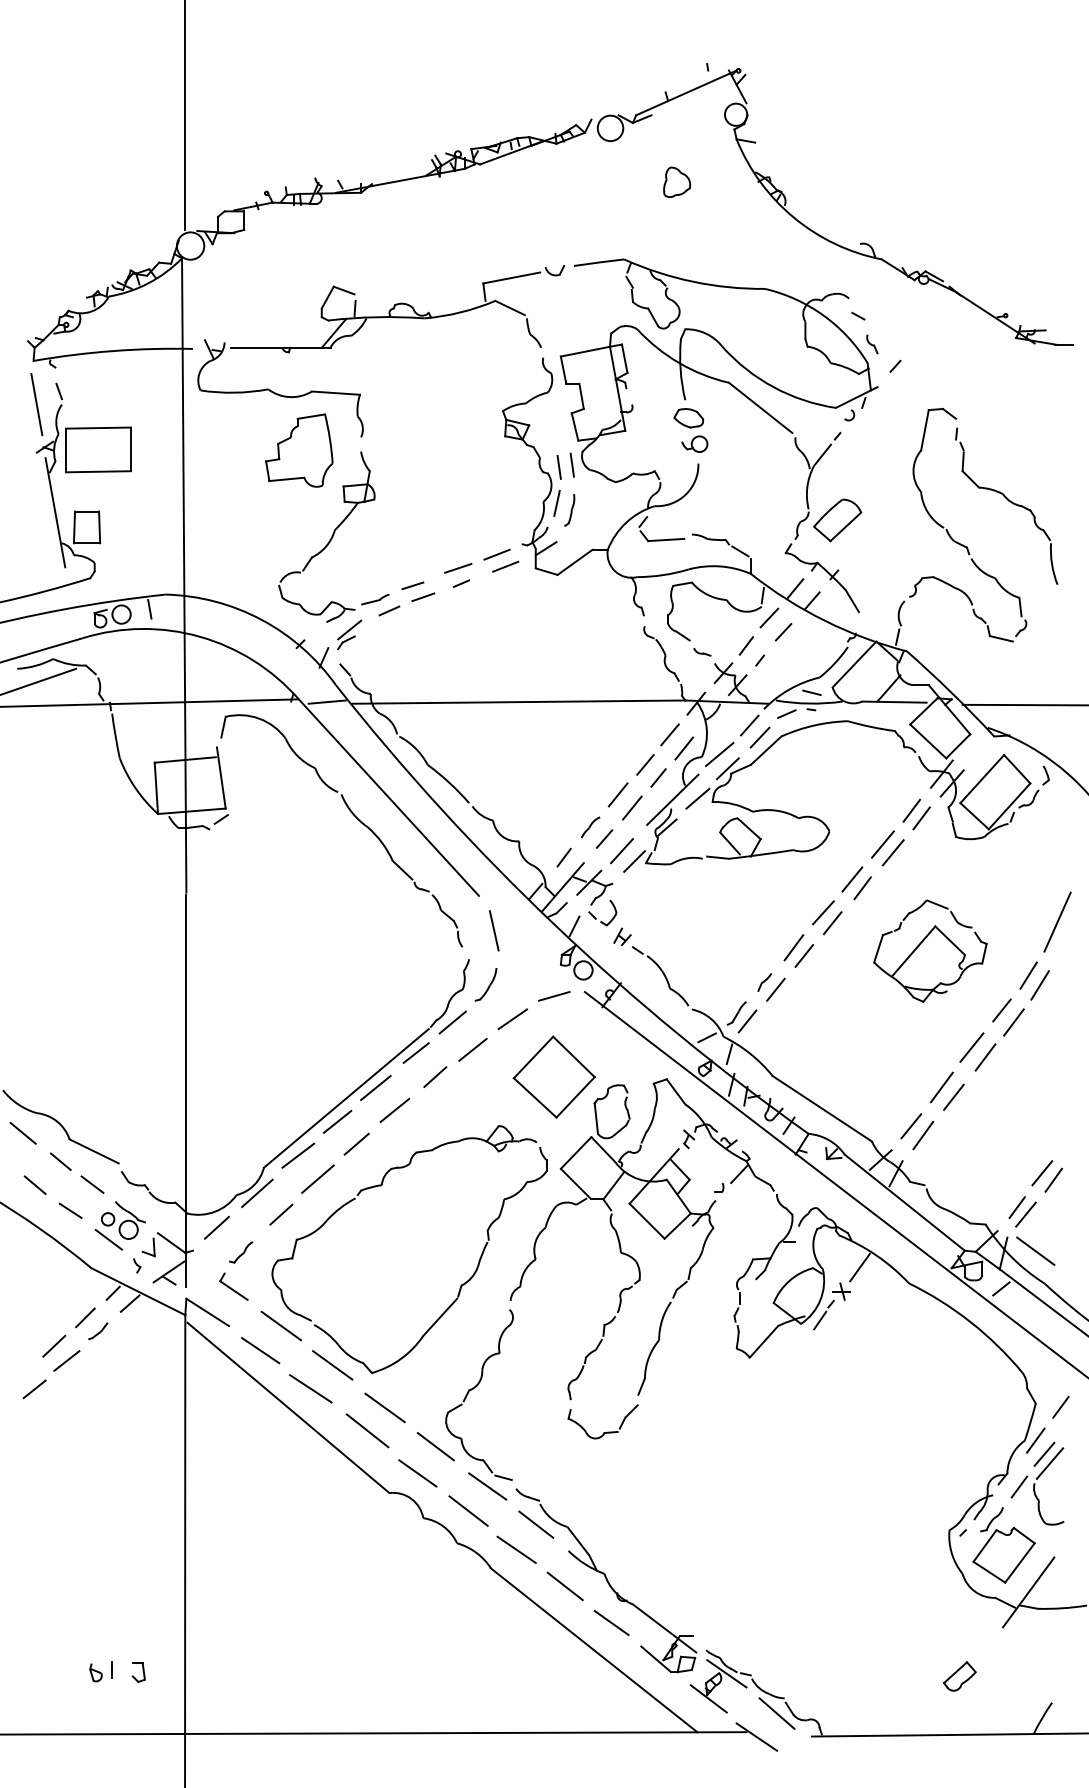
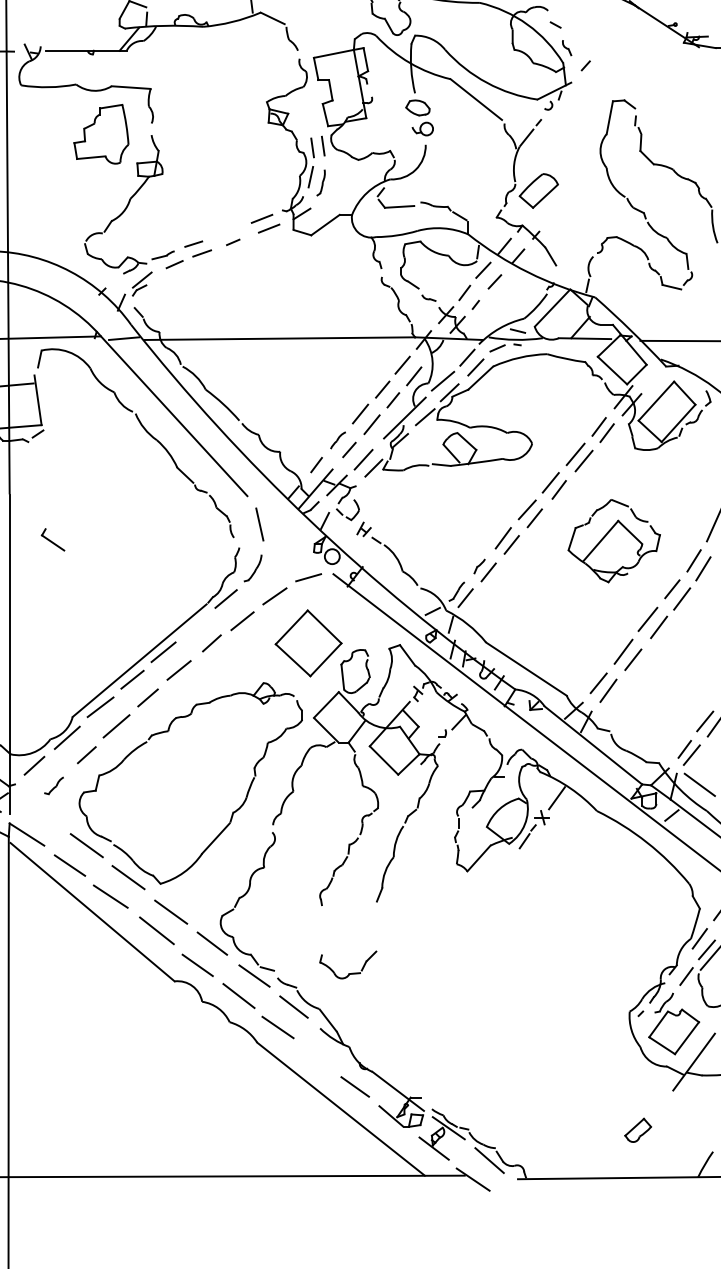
line: (458, 568) -> (230, 230), removed
line: (415, 1052) -> (195, 623), removed
part: (233, 1286) -> (52, 539), moved
part: (603, 1432) -> (348, 973), moved
line: (564, 1586) -> (316, 1057), removed

